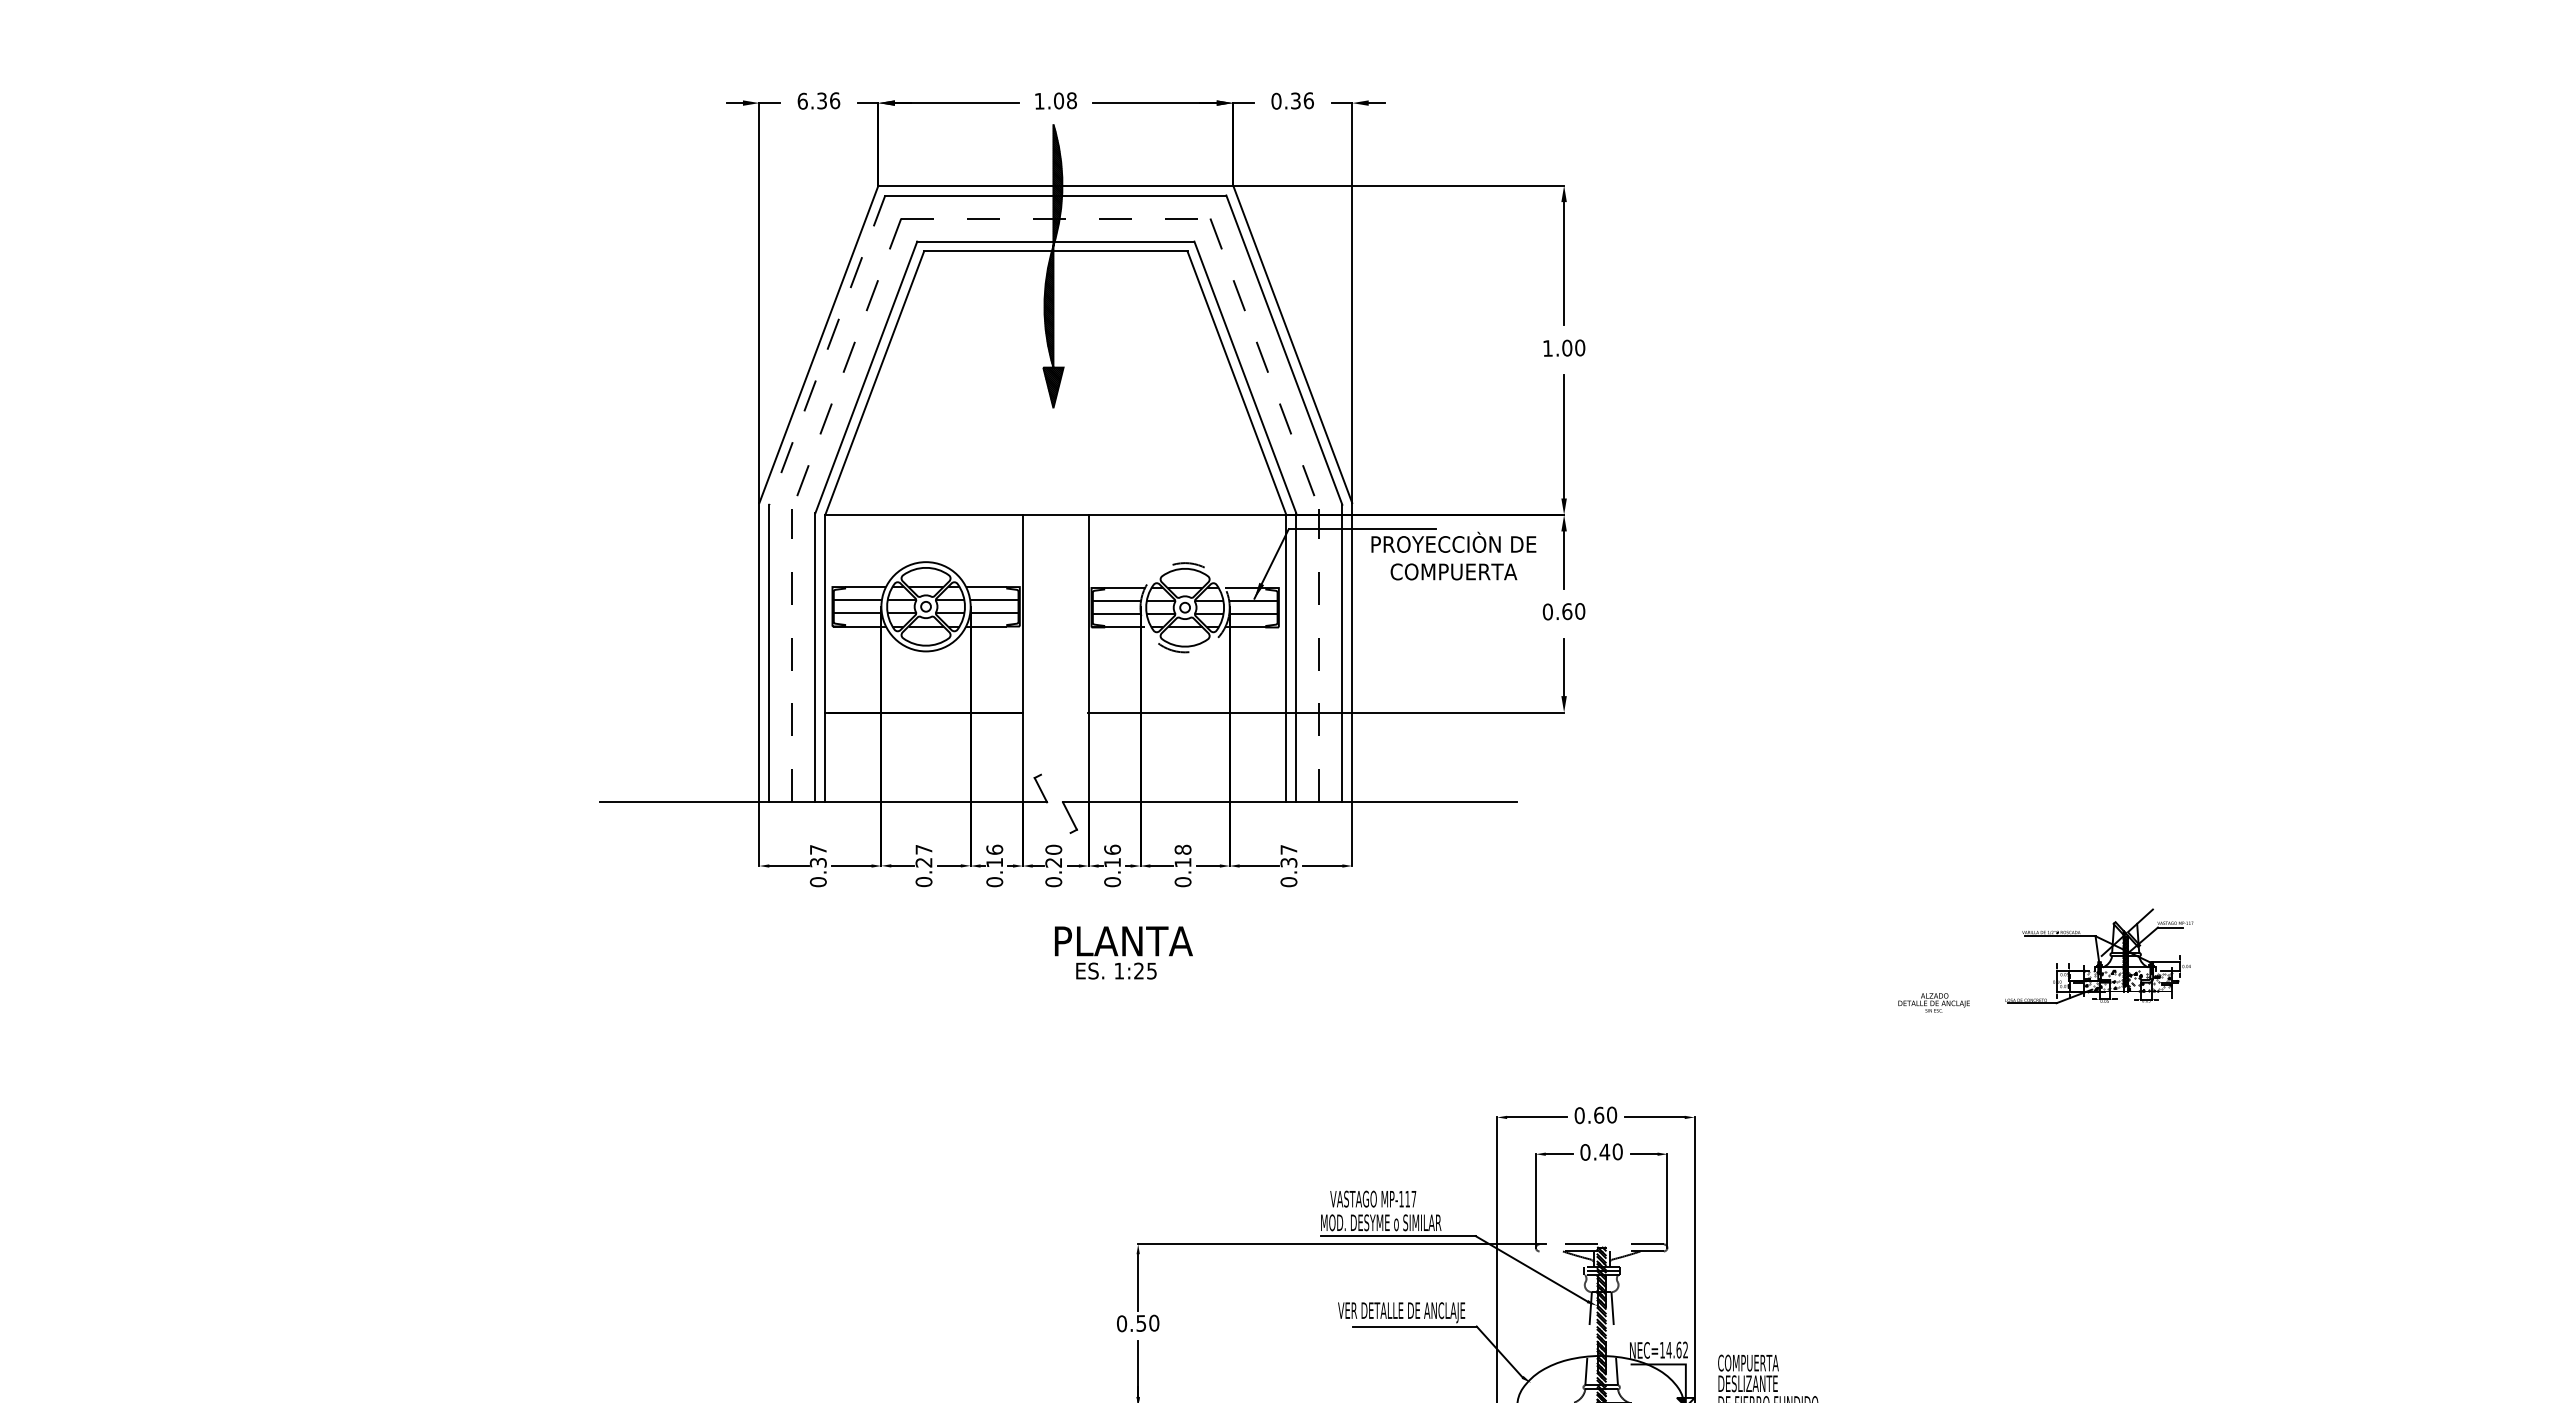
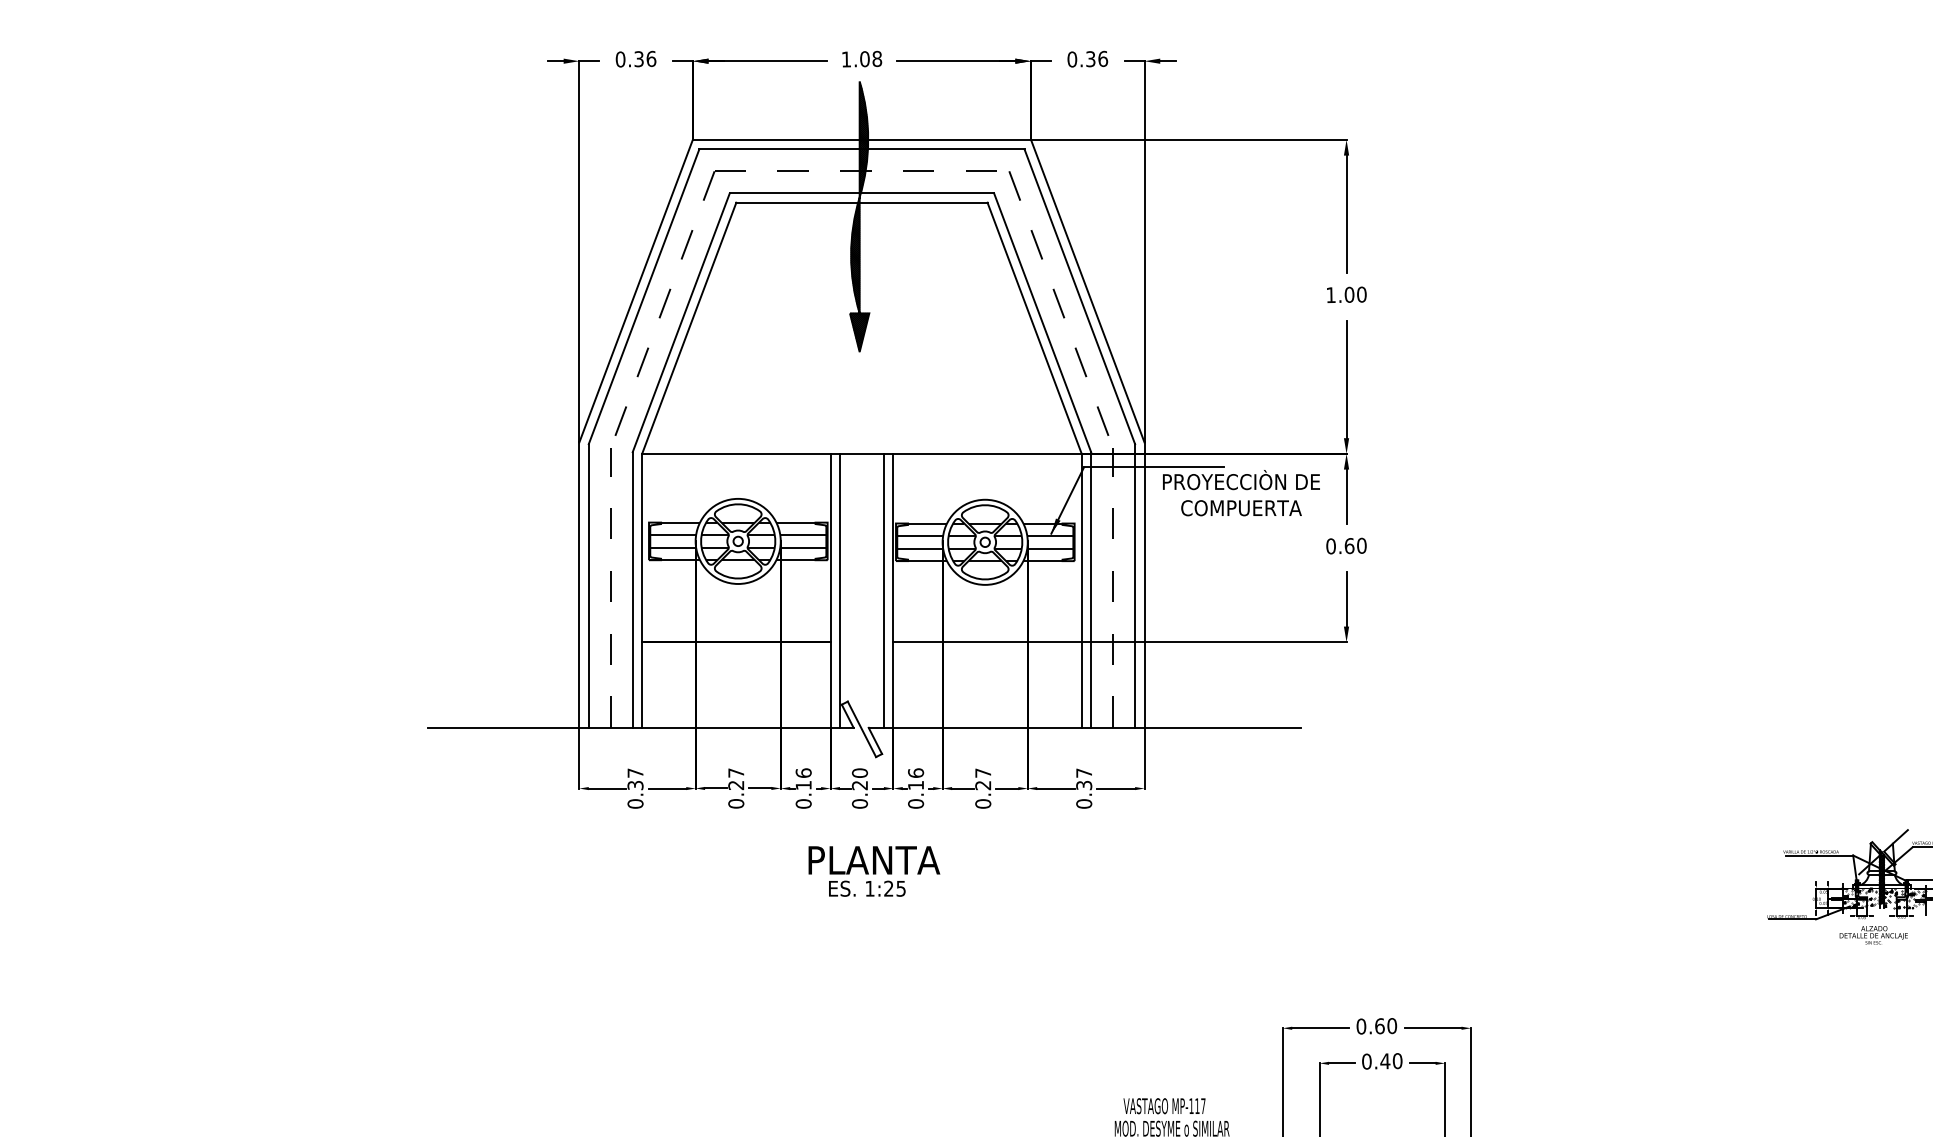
text: (802, 100) -> (620, 58), 6.36 -> 0.36
line: (827, 350) -> (644, 297), dashed -> solid
circle: (1184, 607) -> (984, 542), dashed -> solid
line: (1032, 658) -> (839, 590), added
line: (1078, 658) -> (883, 590), added
line: (1055, 803) -> (861, 728), added
text: (1182, 855) -> (982, 778), 0.18 -> 0.27
text: (1123, 952) -> (874, 871), moved
text: (1933, 1002) -> (1873, 934), moved

